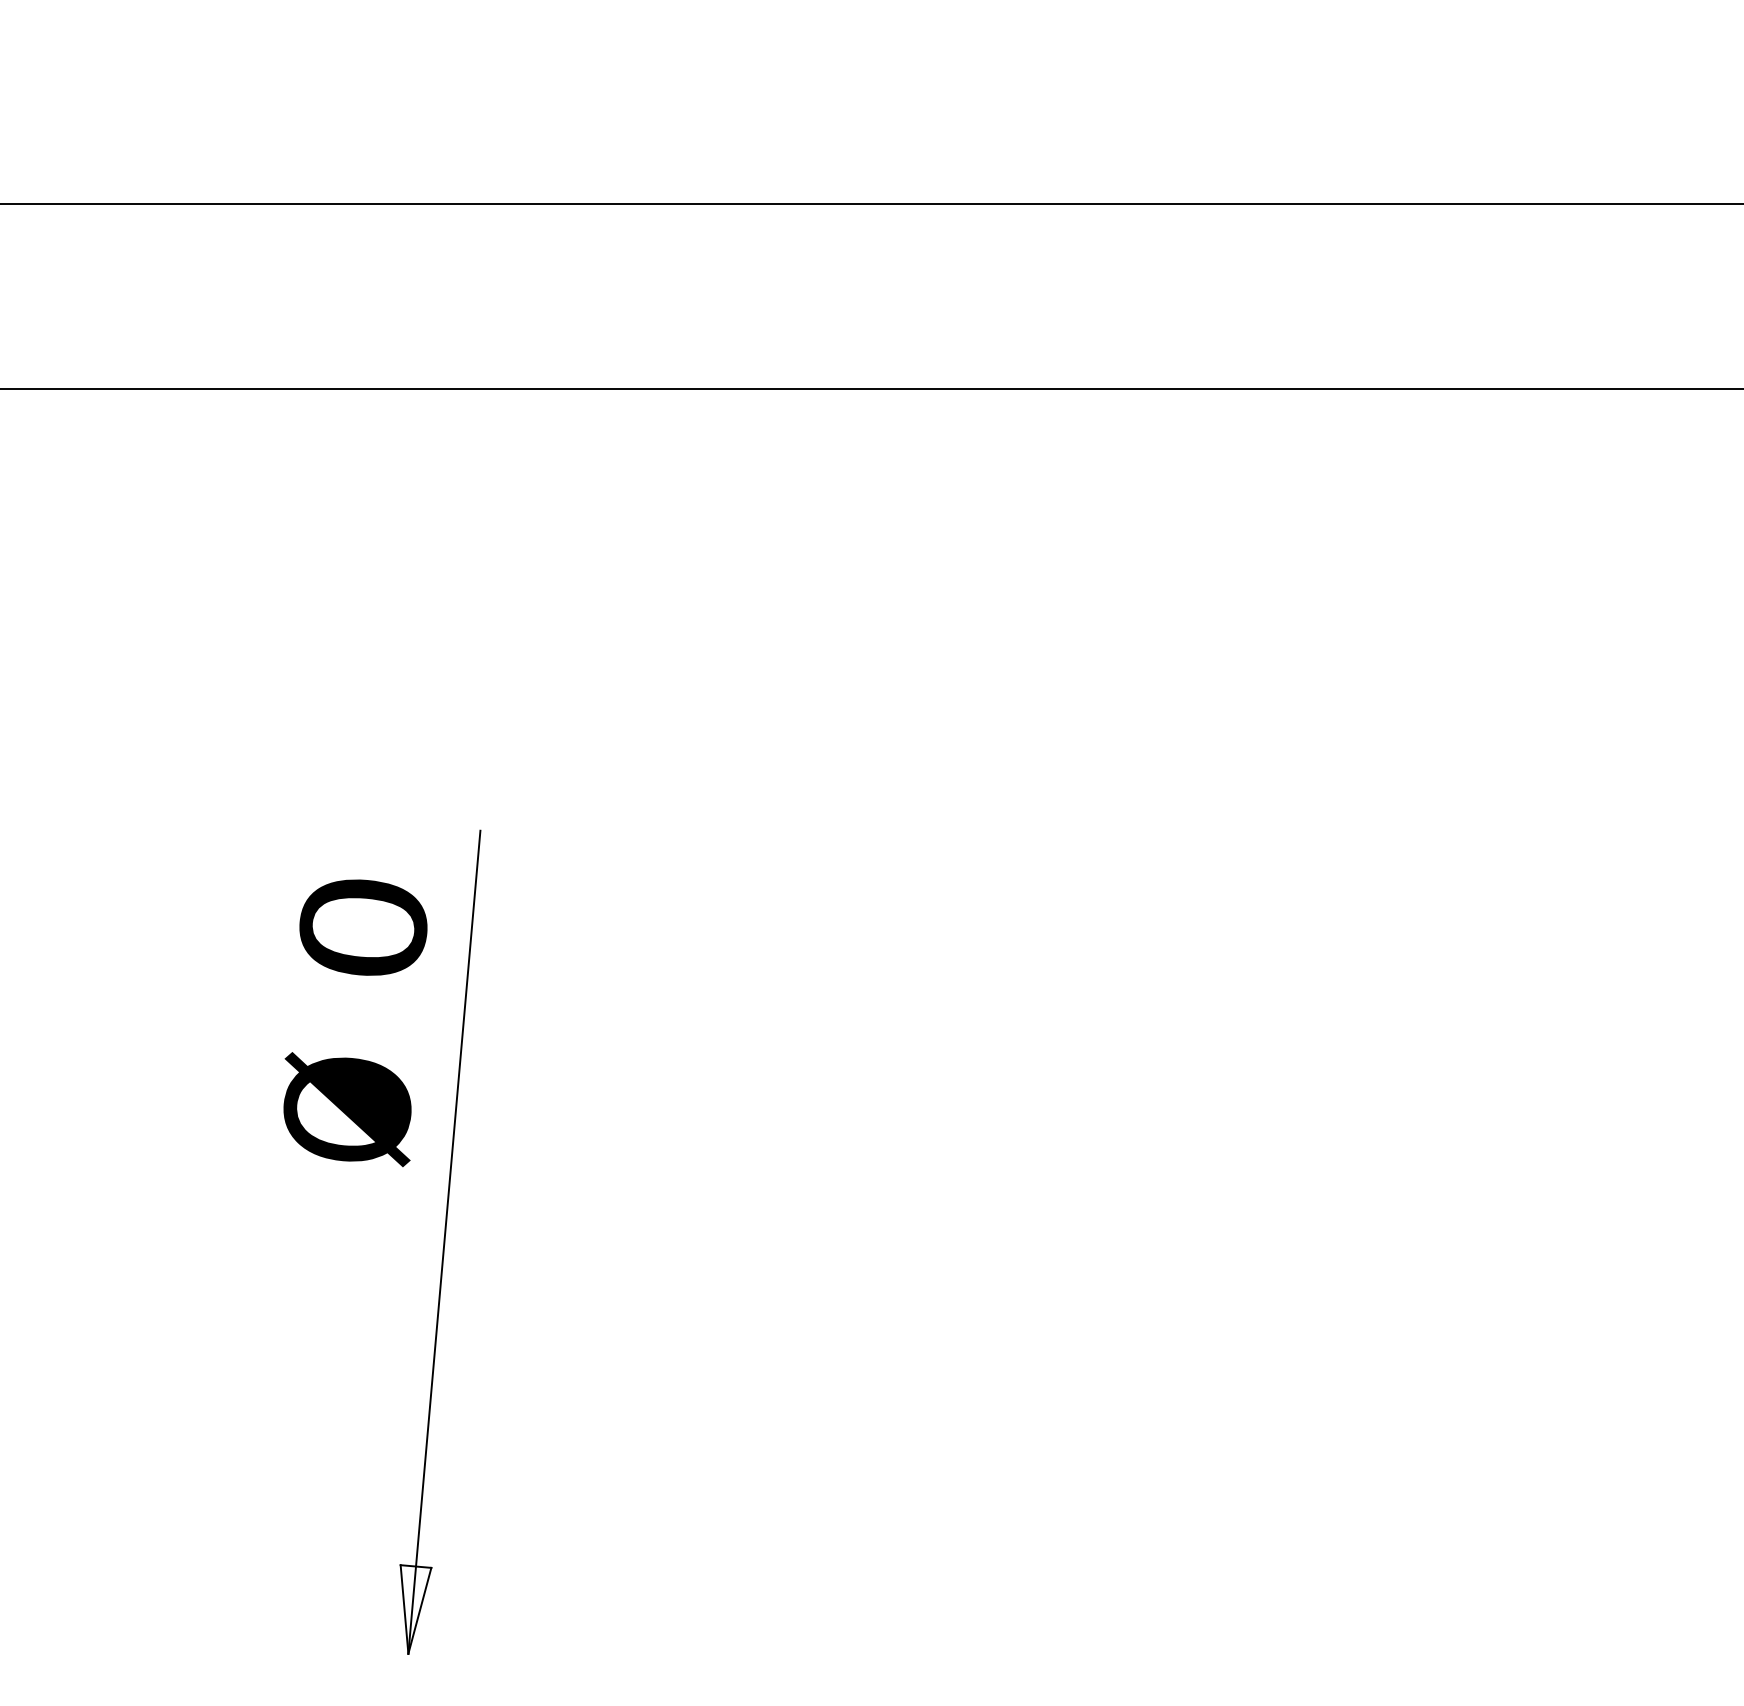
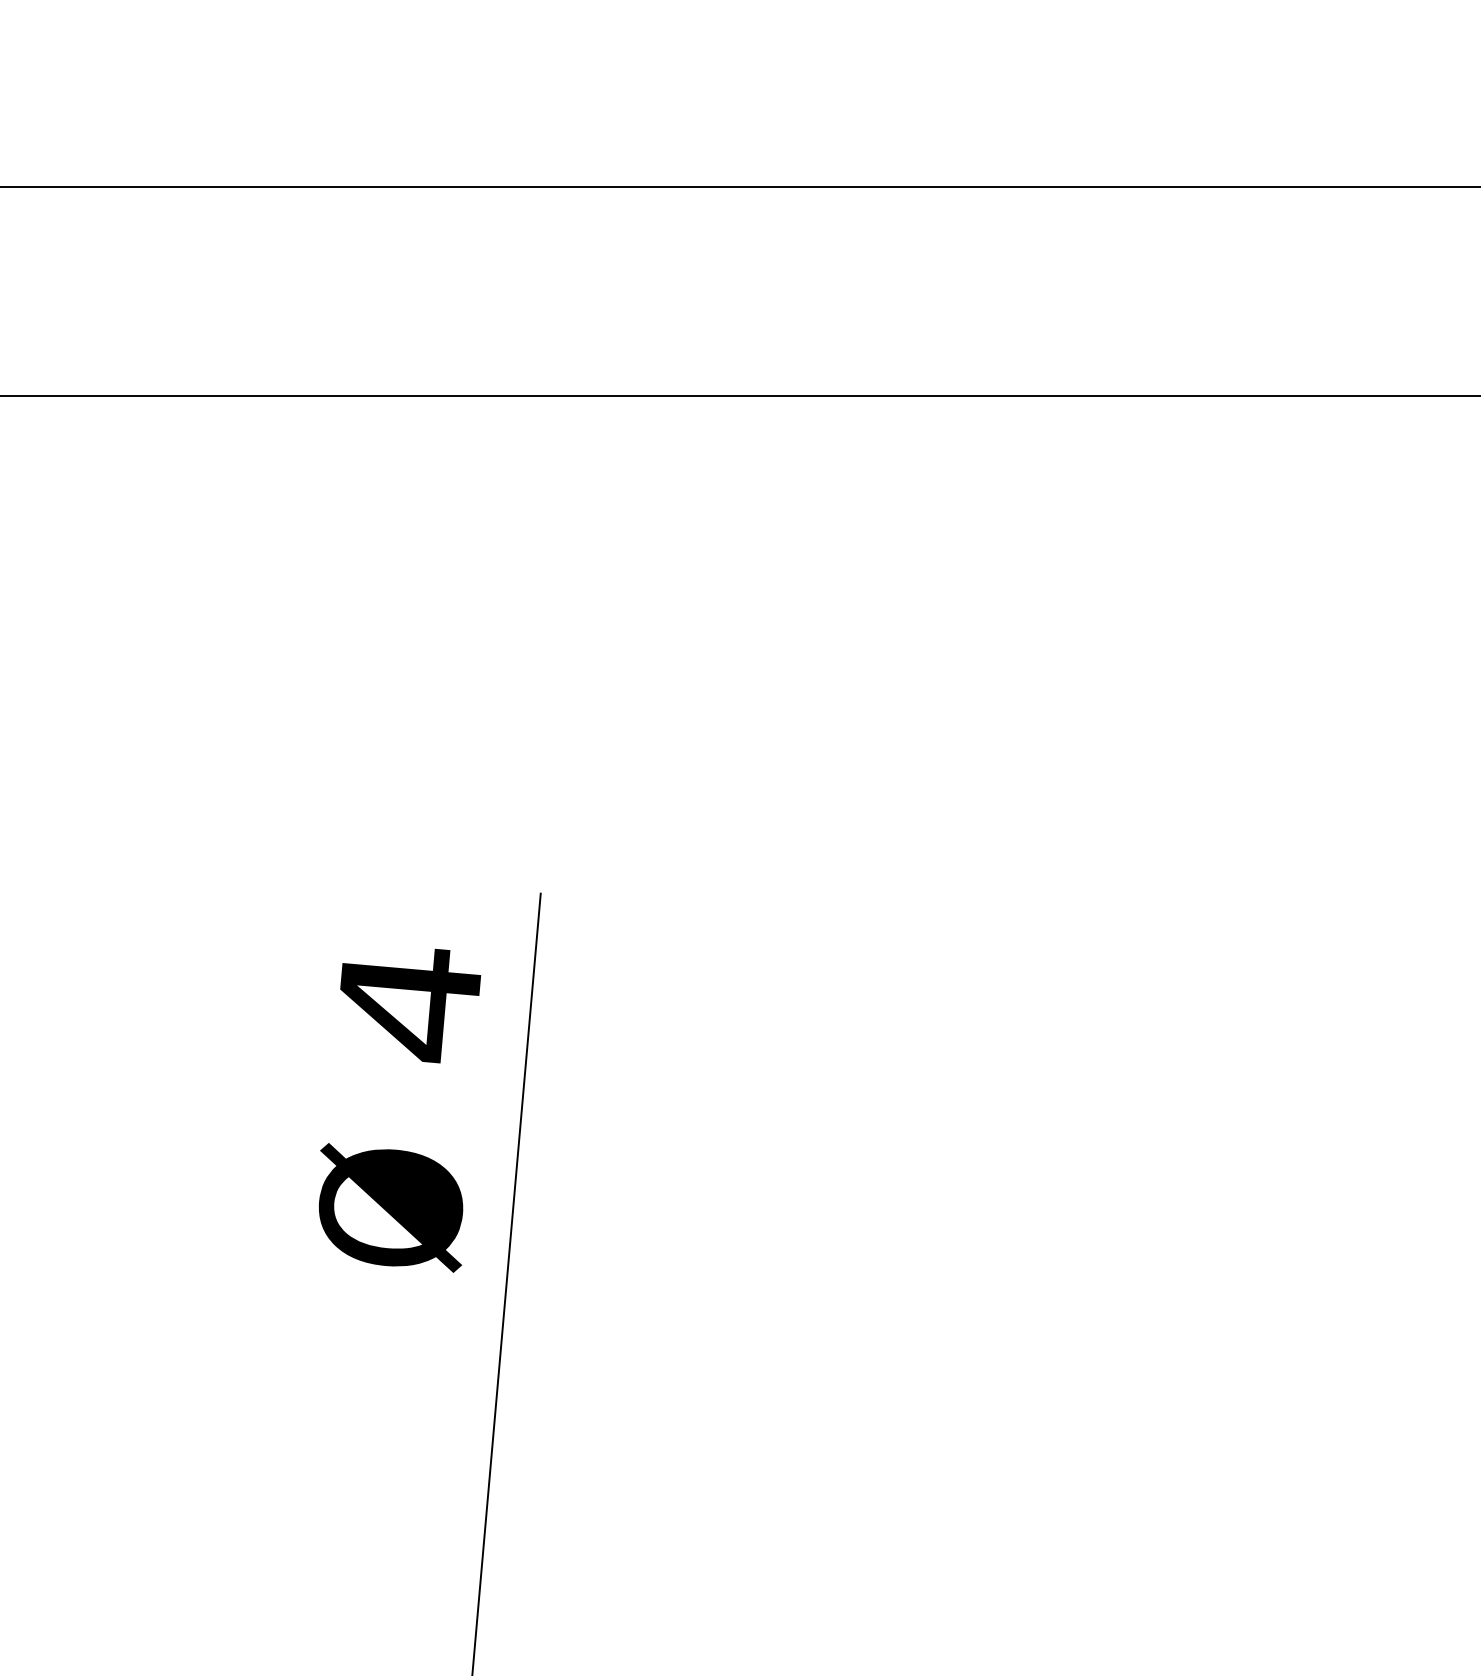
text: (363, 930) -> (408, 1006), 0 -> 4

